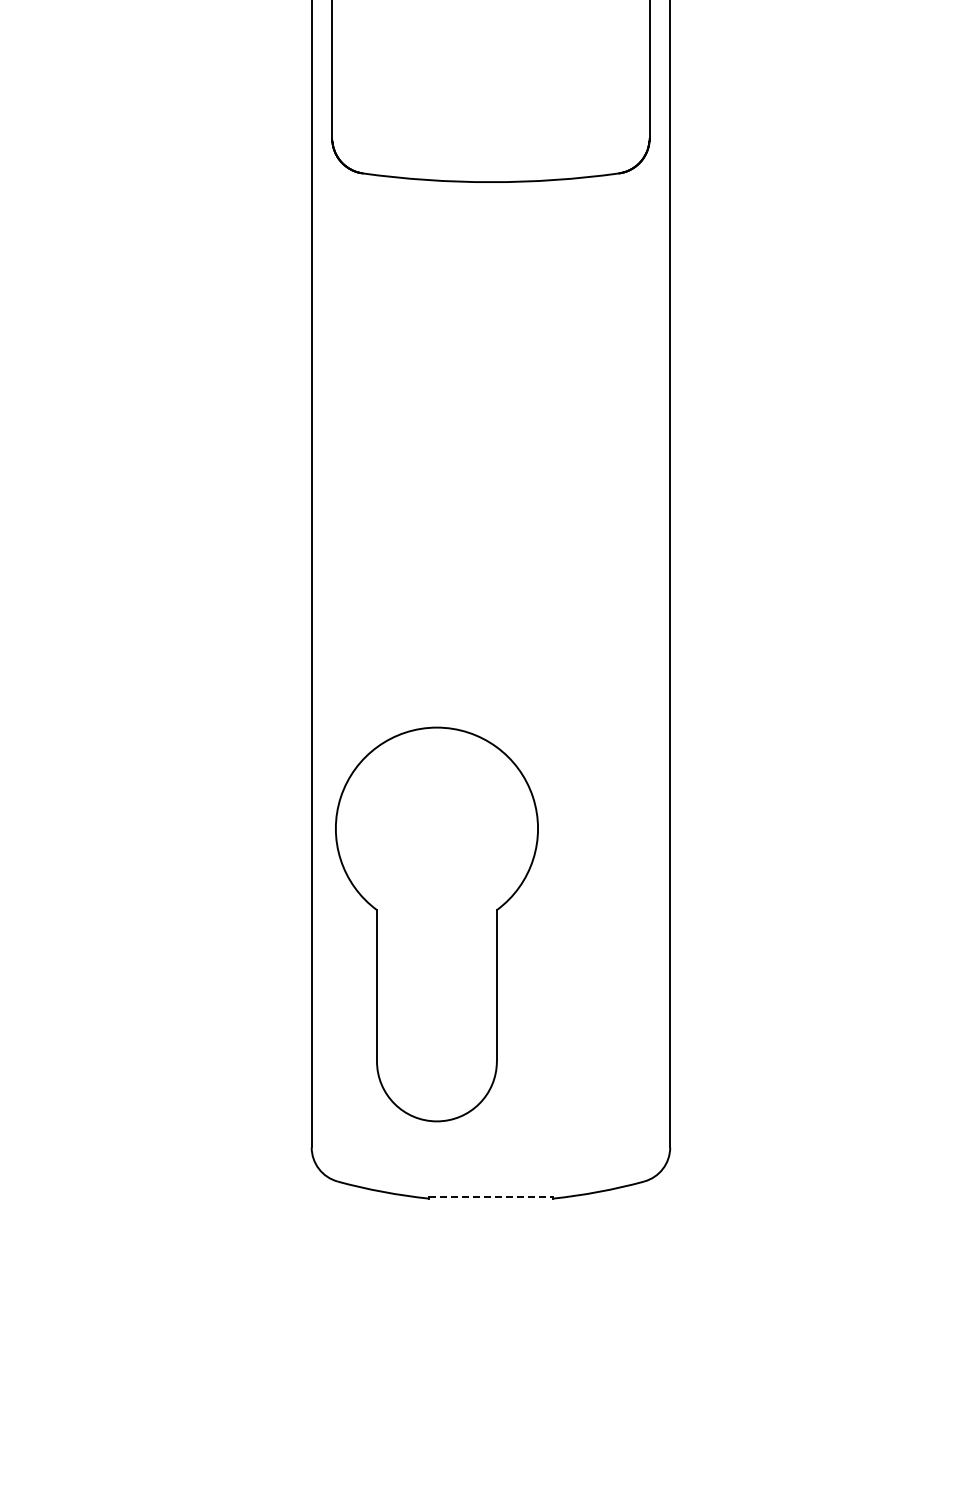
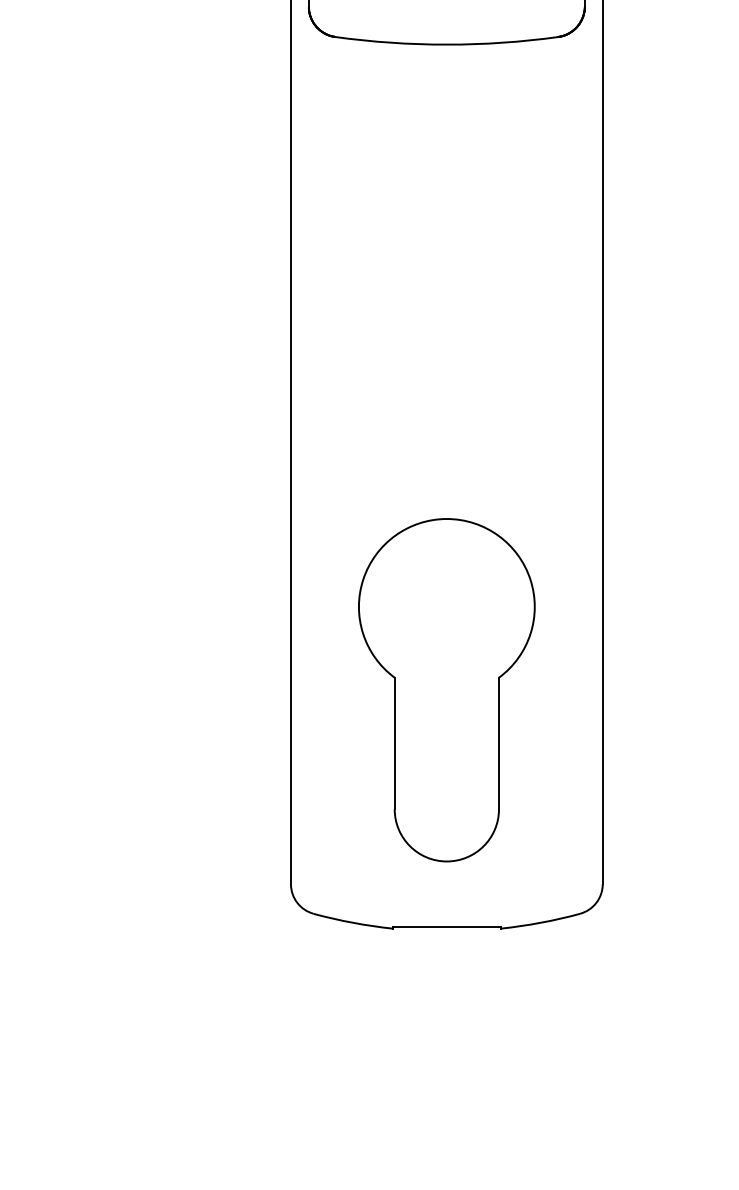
part: (436, 924) -> (446, 690), moved
line: (490, 1196) -> (446, 926), dashed -> solid

